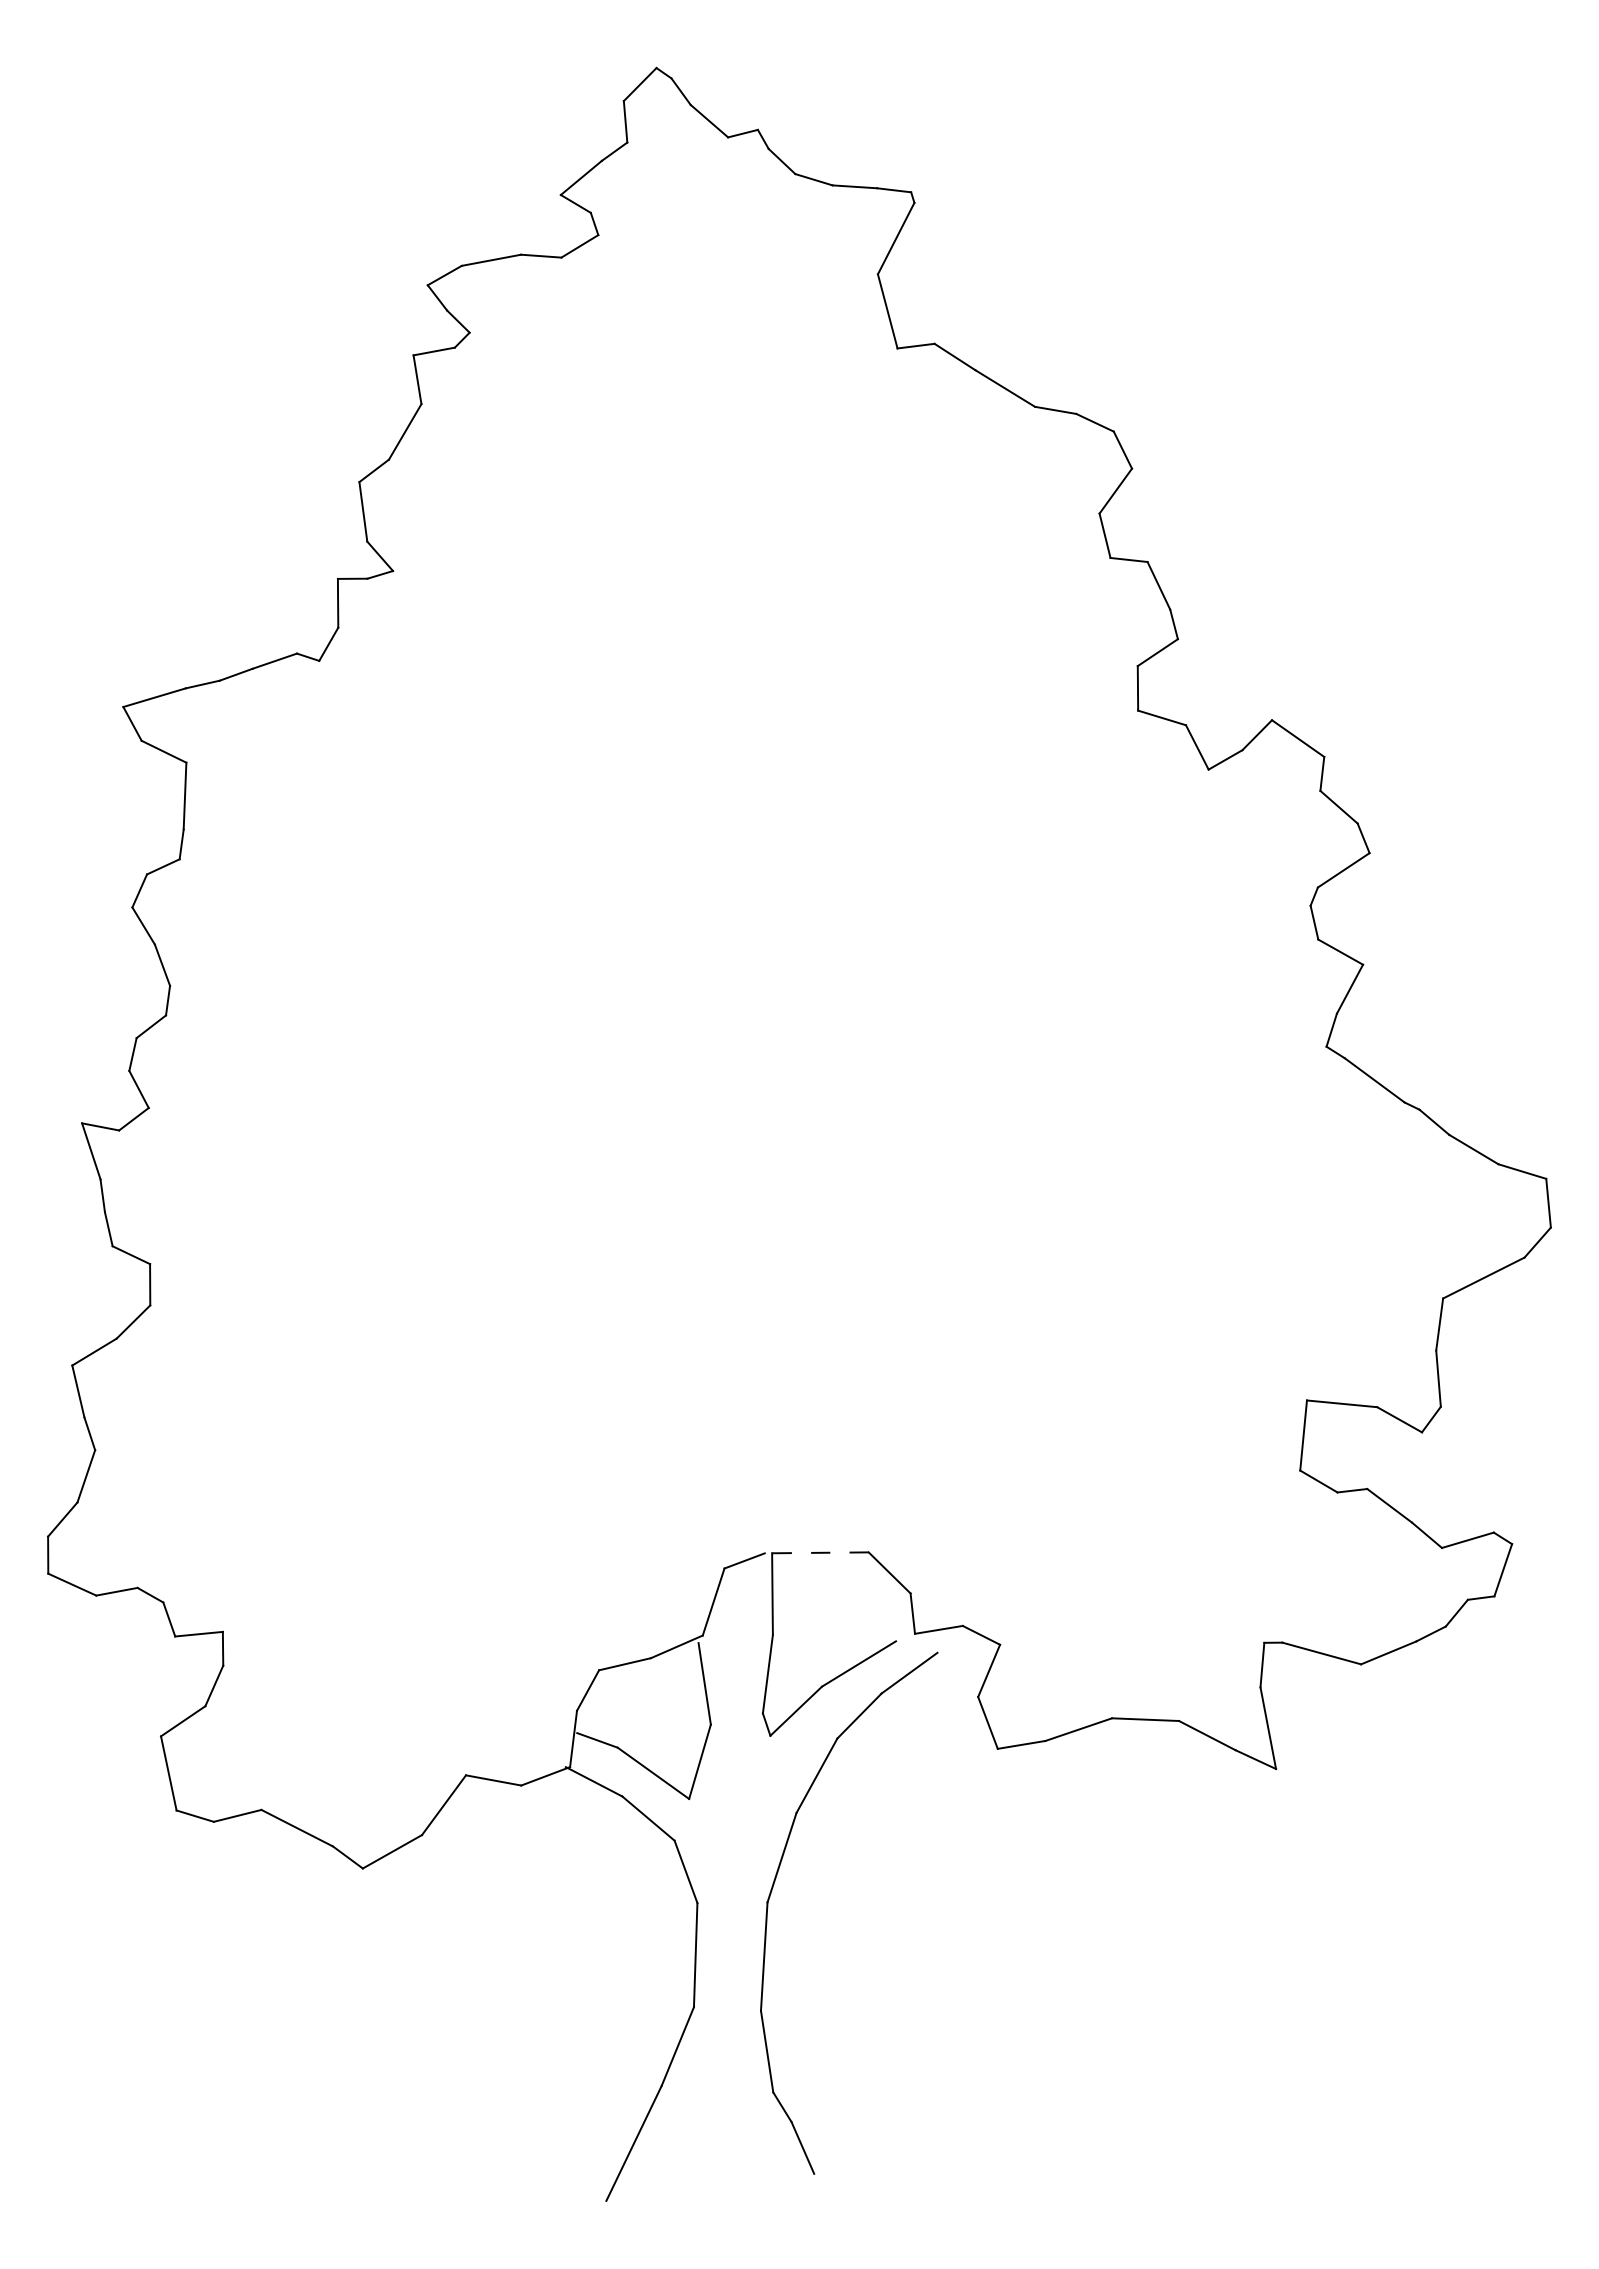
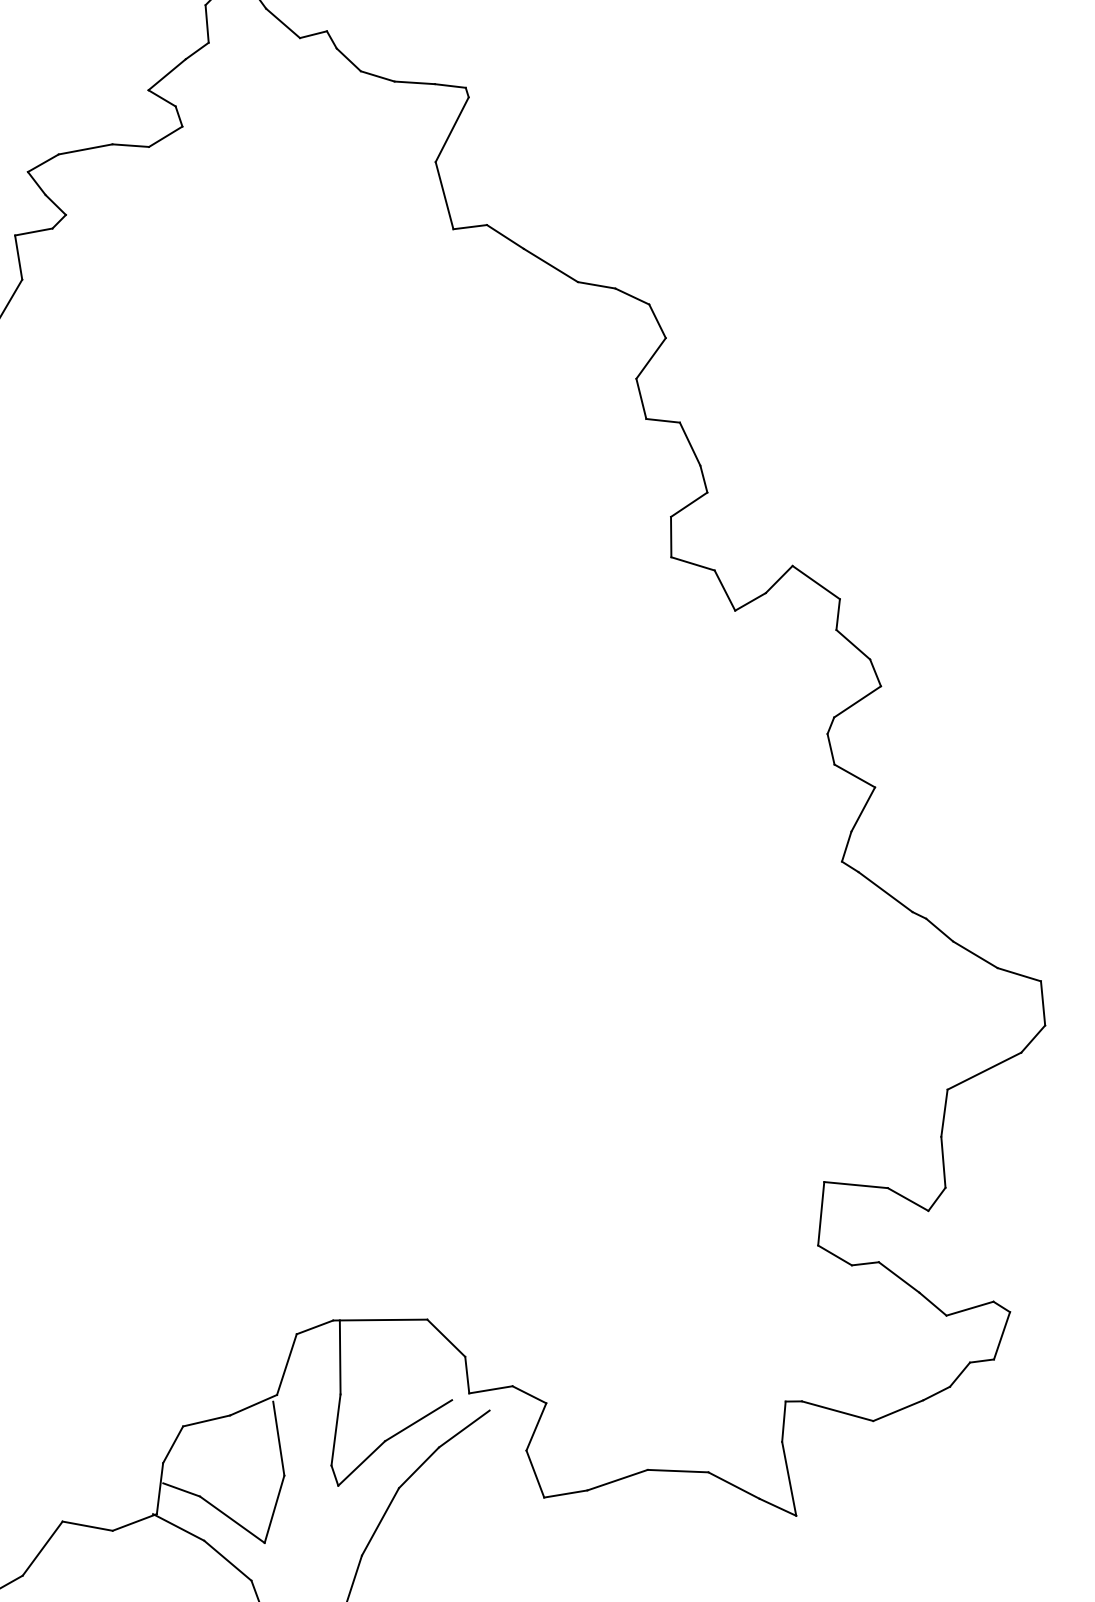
line: (816, 1552) -> (380, 1319), dashed -> solid

